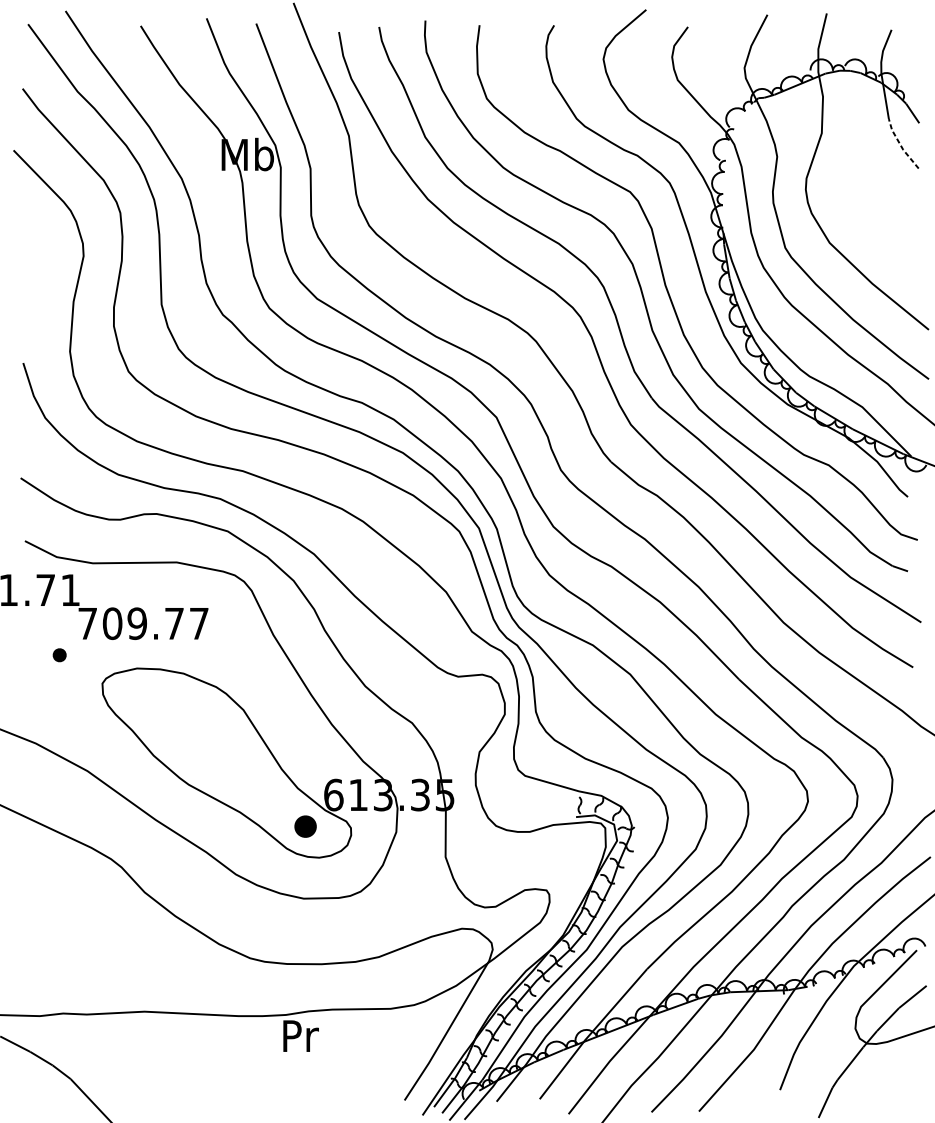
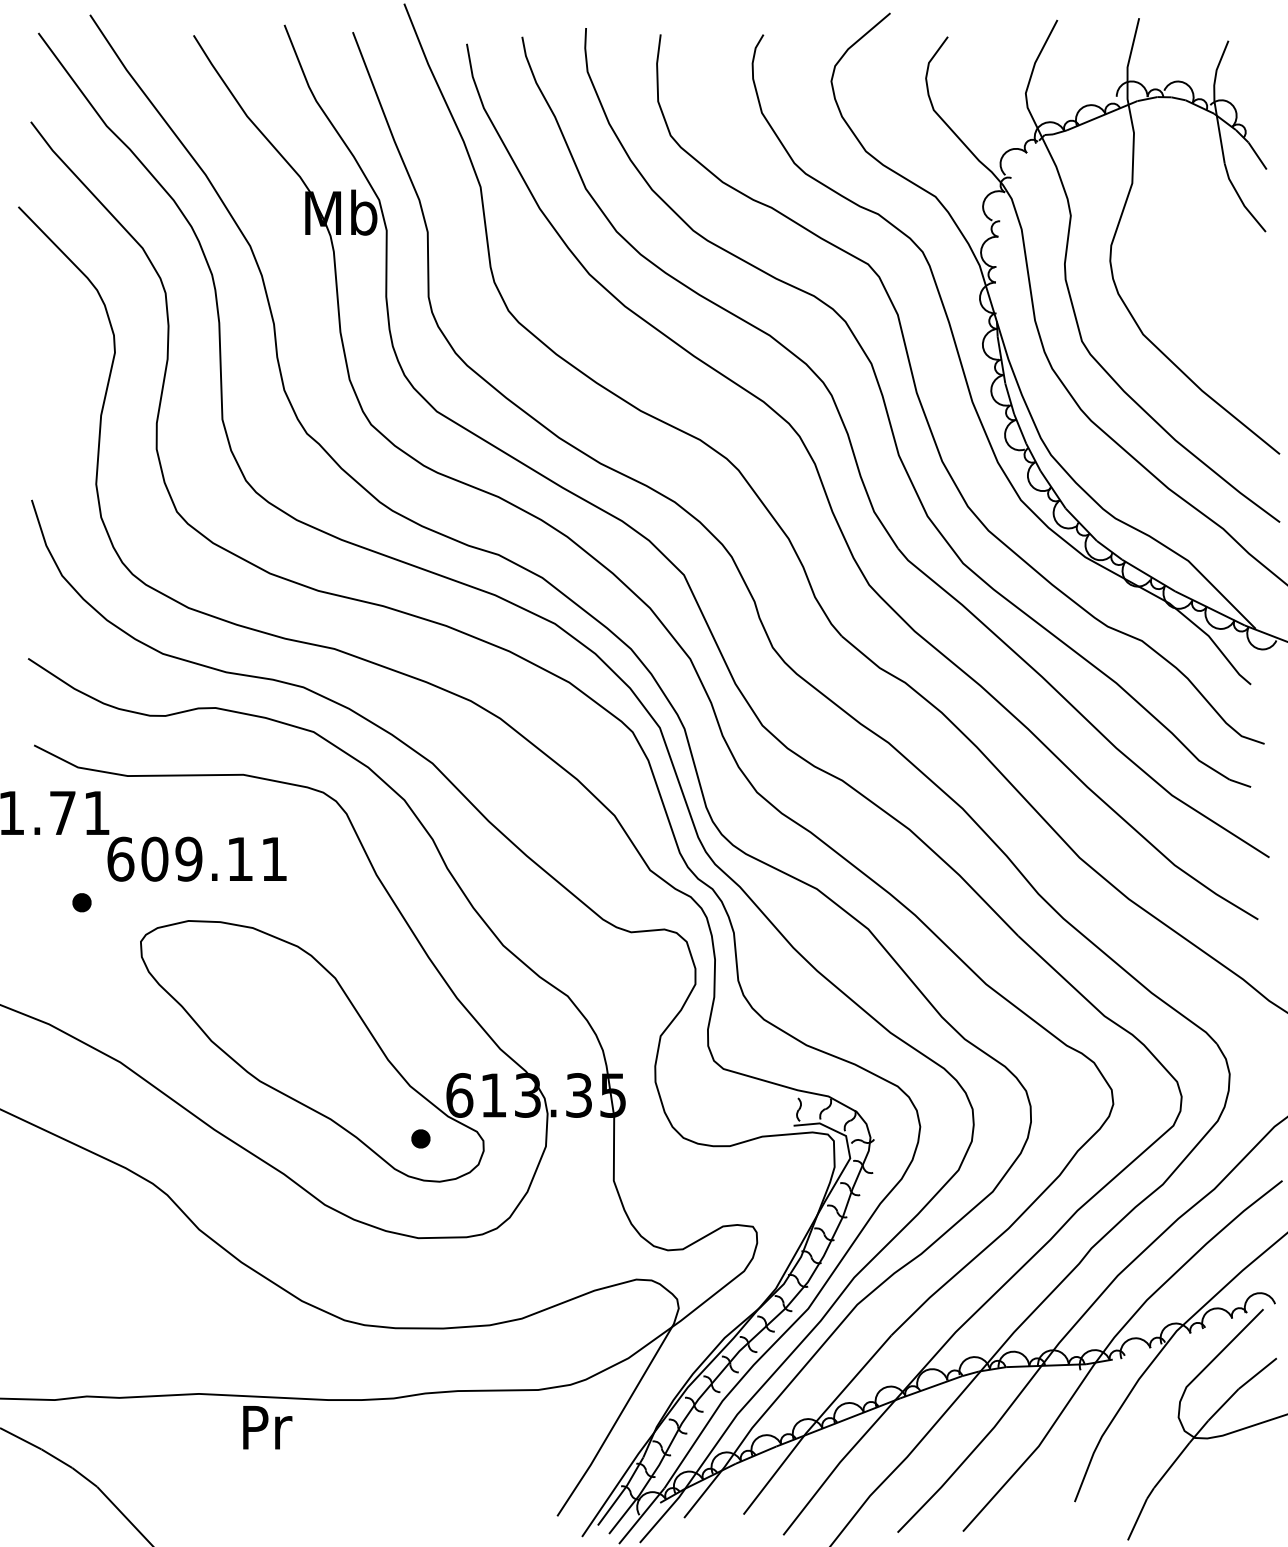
line: (901, 145) -> (1241, 200), dashed -> solid
text: (142, 623) -> (196, 858), 709.77 -> 609.11
part: (305, 826) -> (420, 1138), size x0.62
text: (300, 1036) -> (267, 1427), moved

